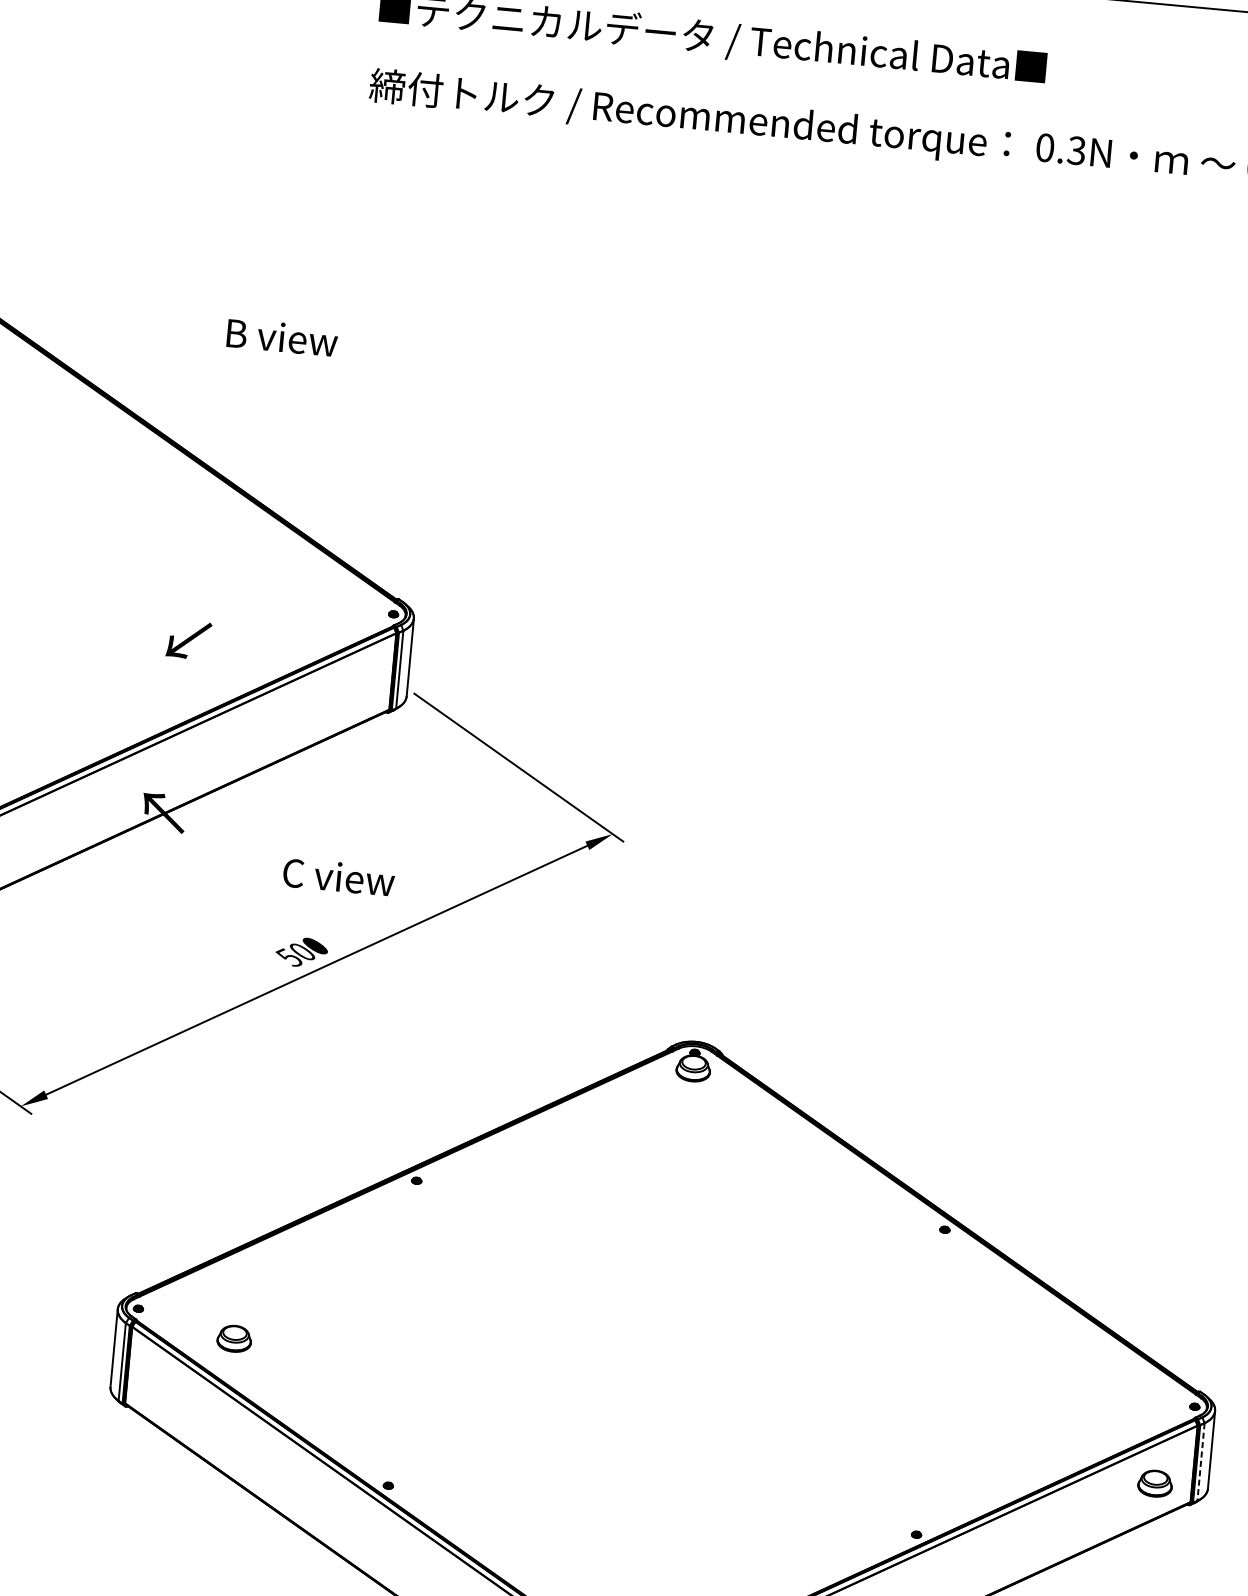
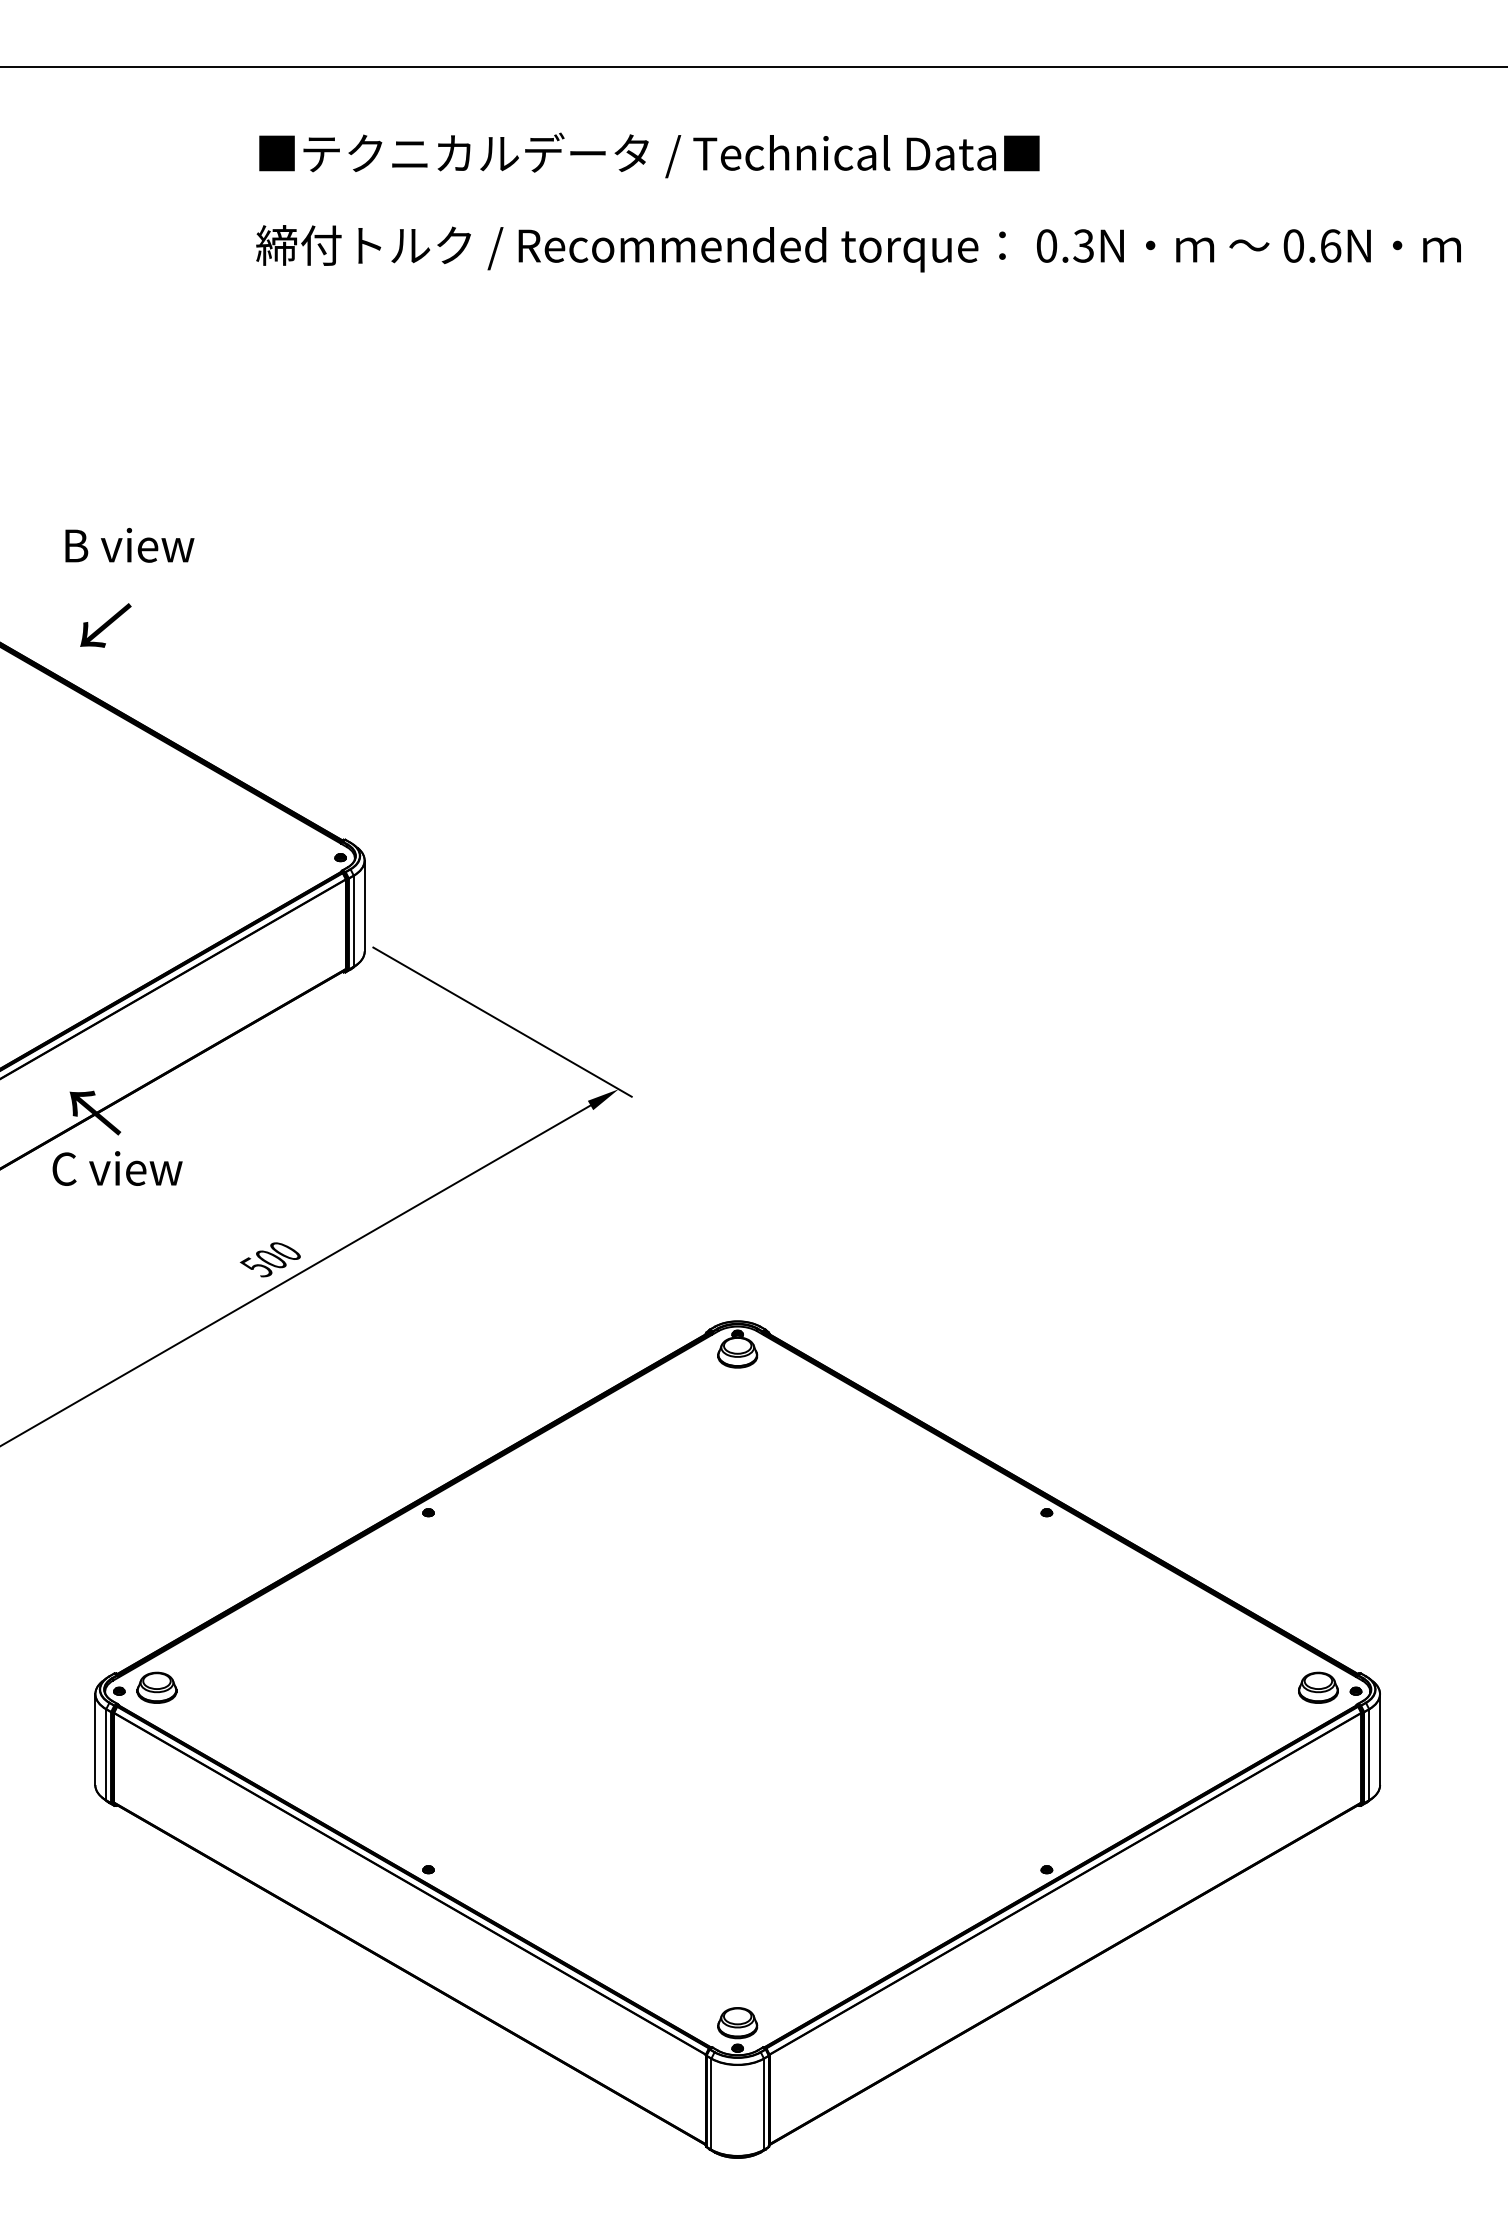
text: (282, 336) -> (129, 544), moved
text: (188, 639) -> (105, 625), moved
text: (338, 877) -> (117, 1168), moved
part: (234, 1338) -> (156, 1687), moved
line: (1201, 1462) -> (1369, 1755), dashed -> solid
part: (1155, 1483) -> (1318, 1687), moved

